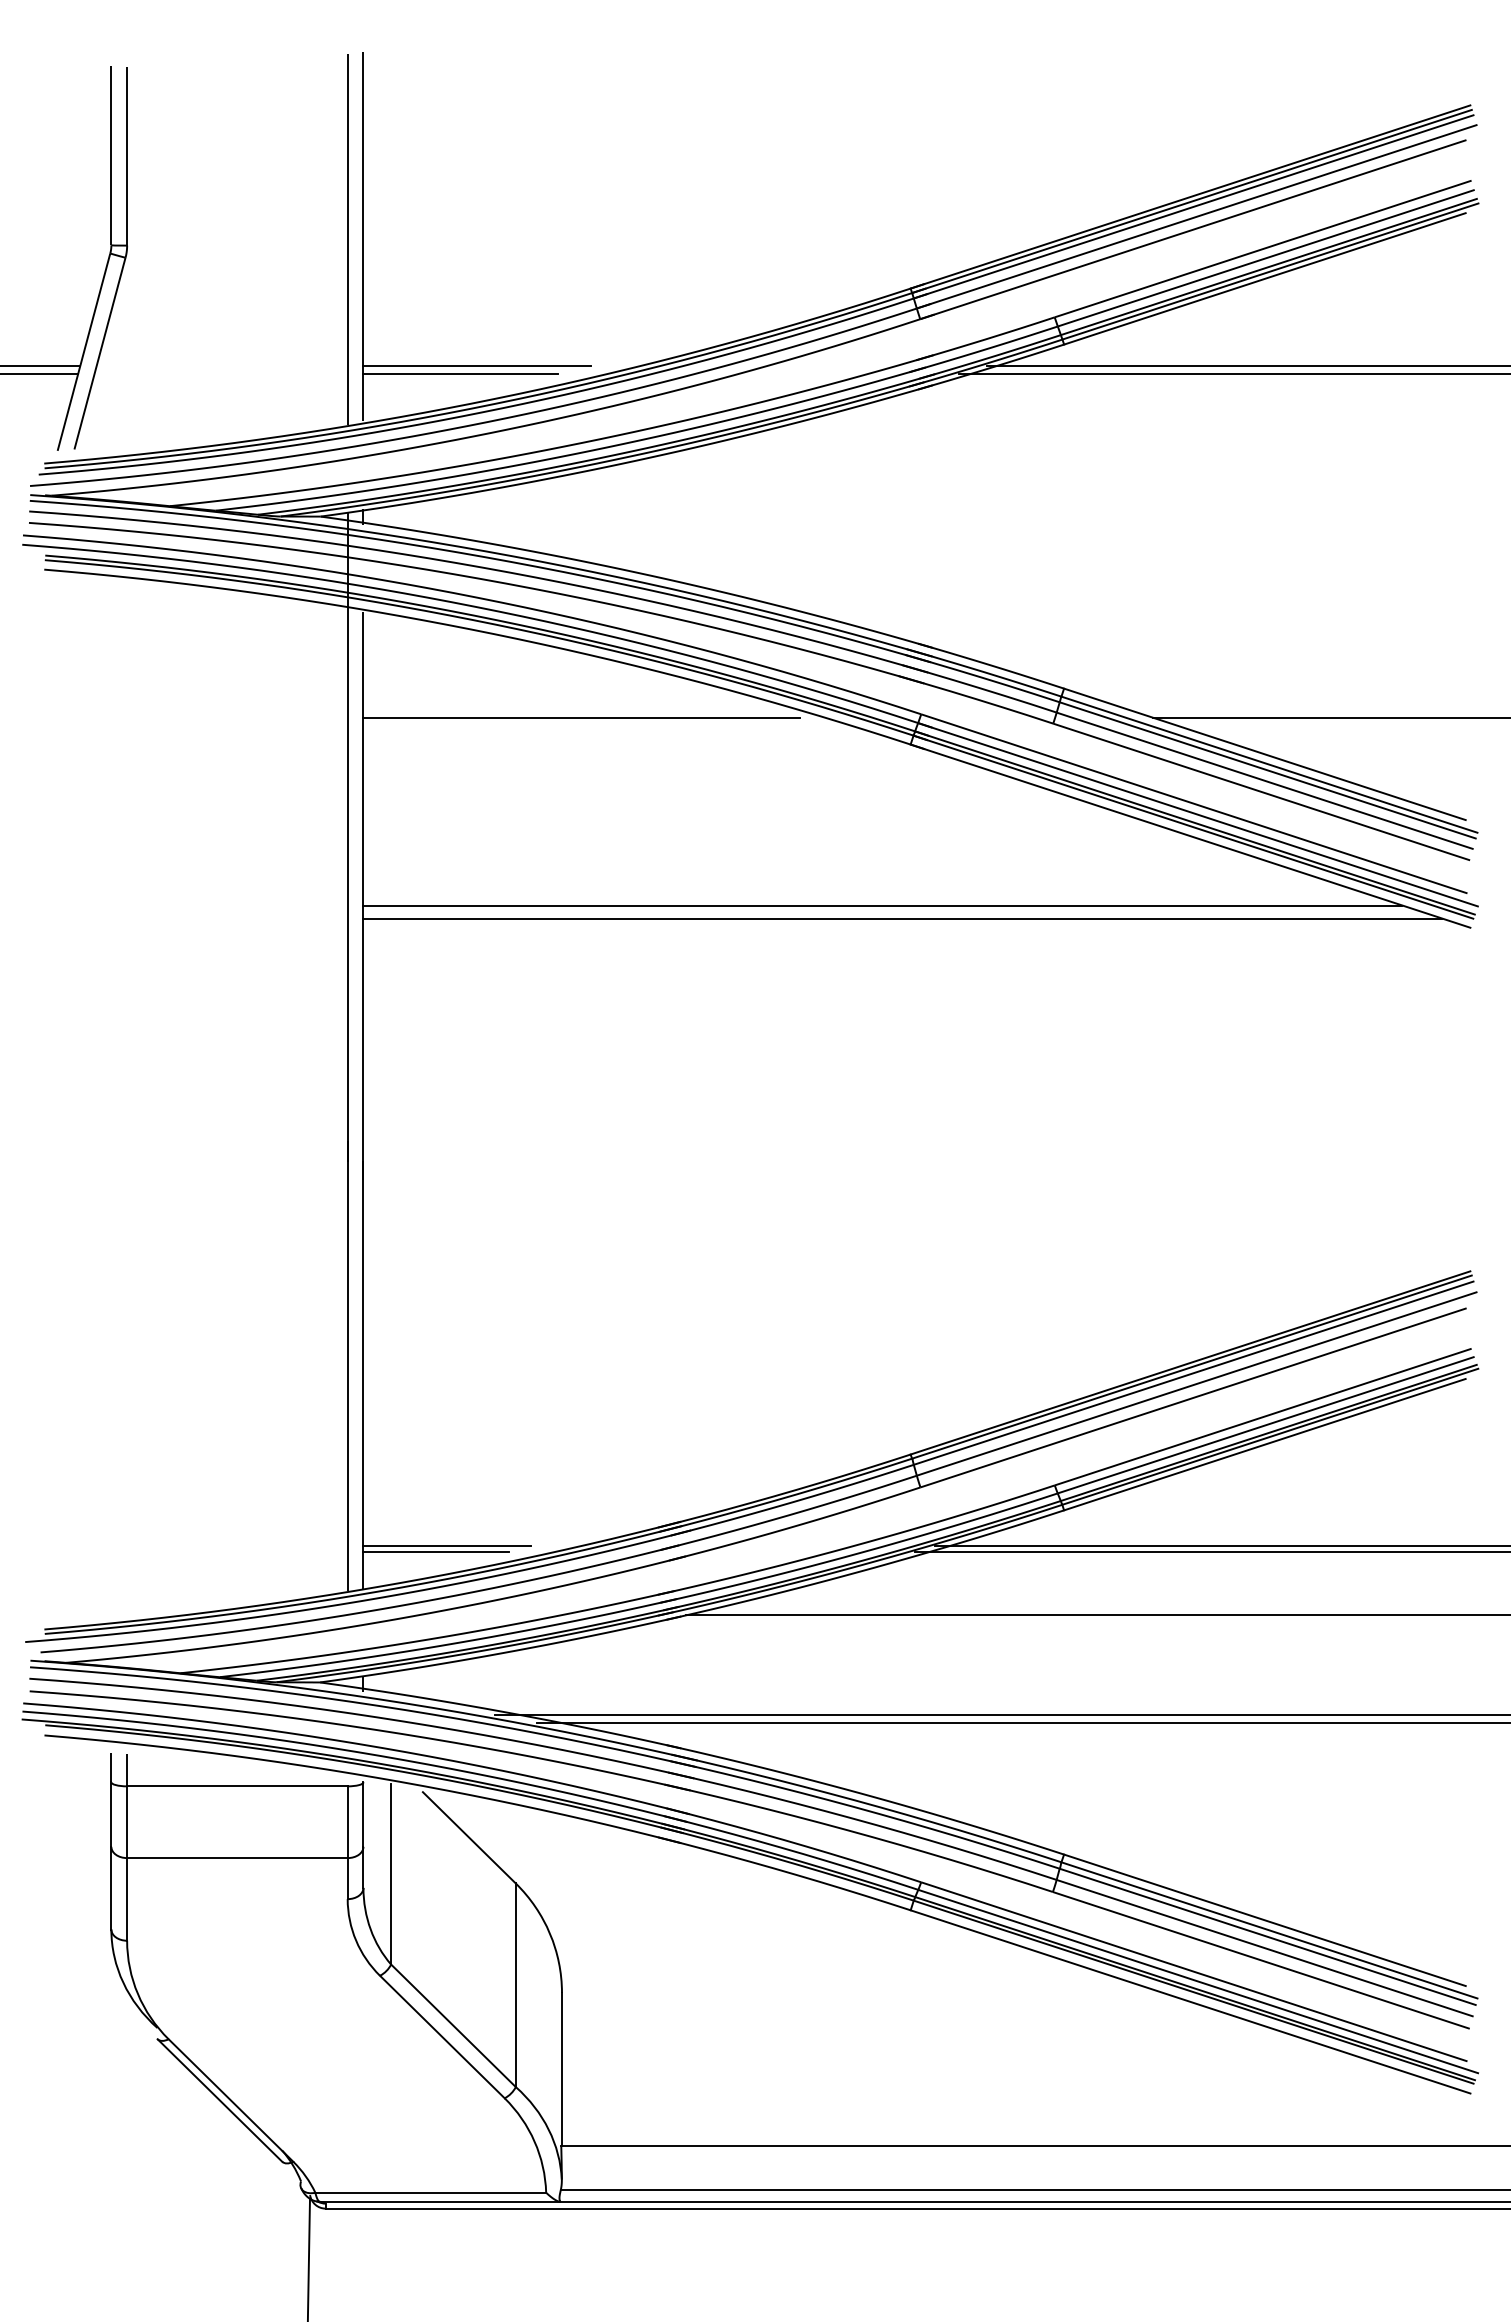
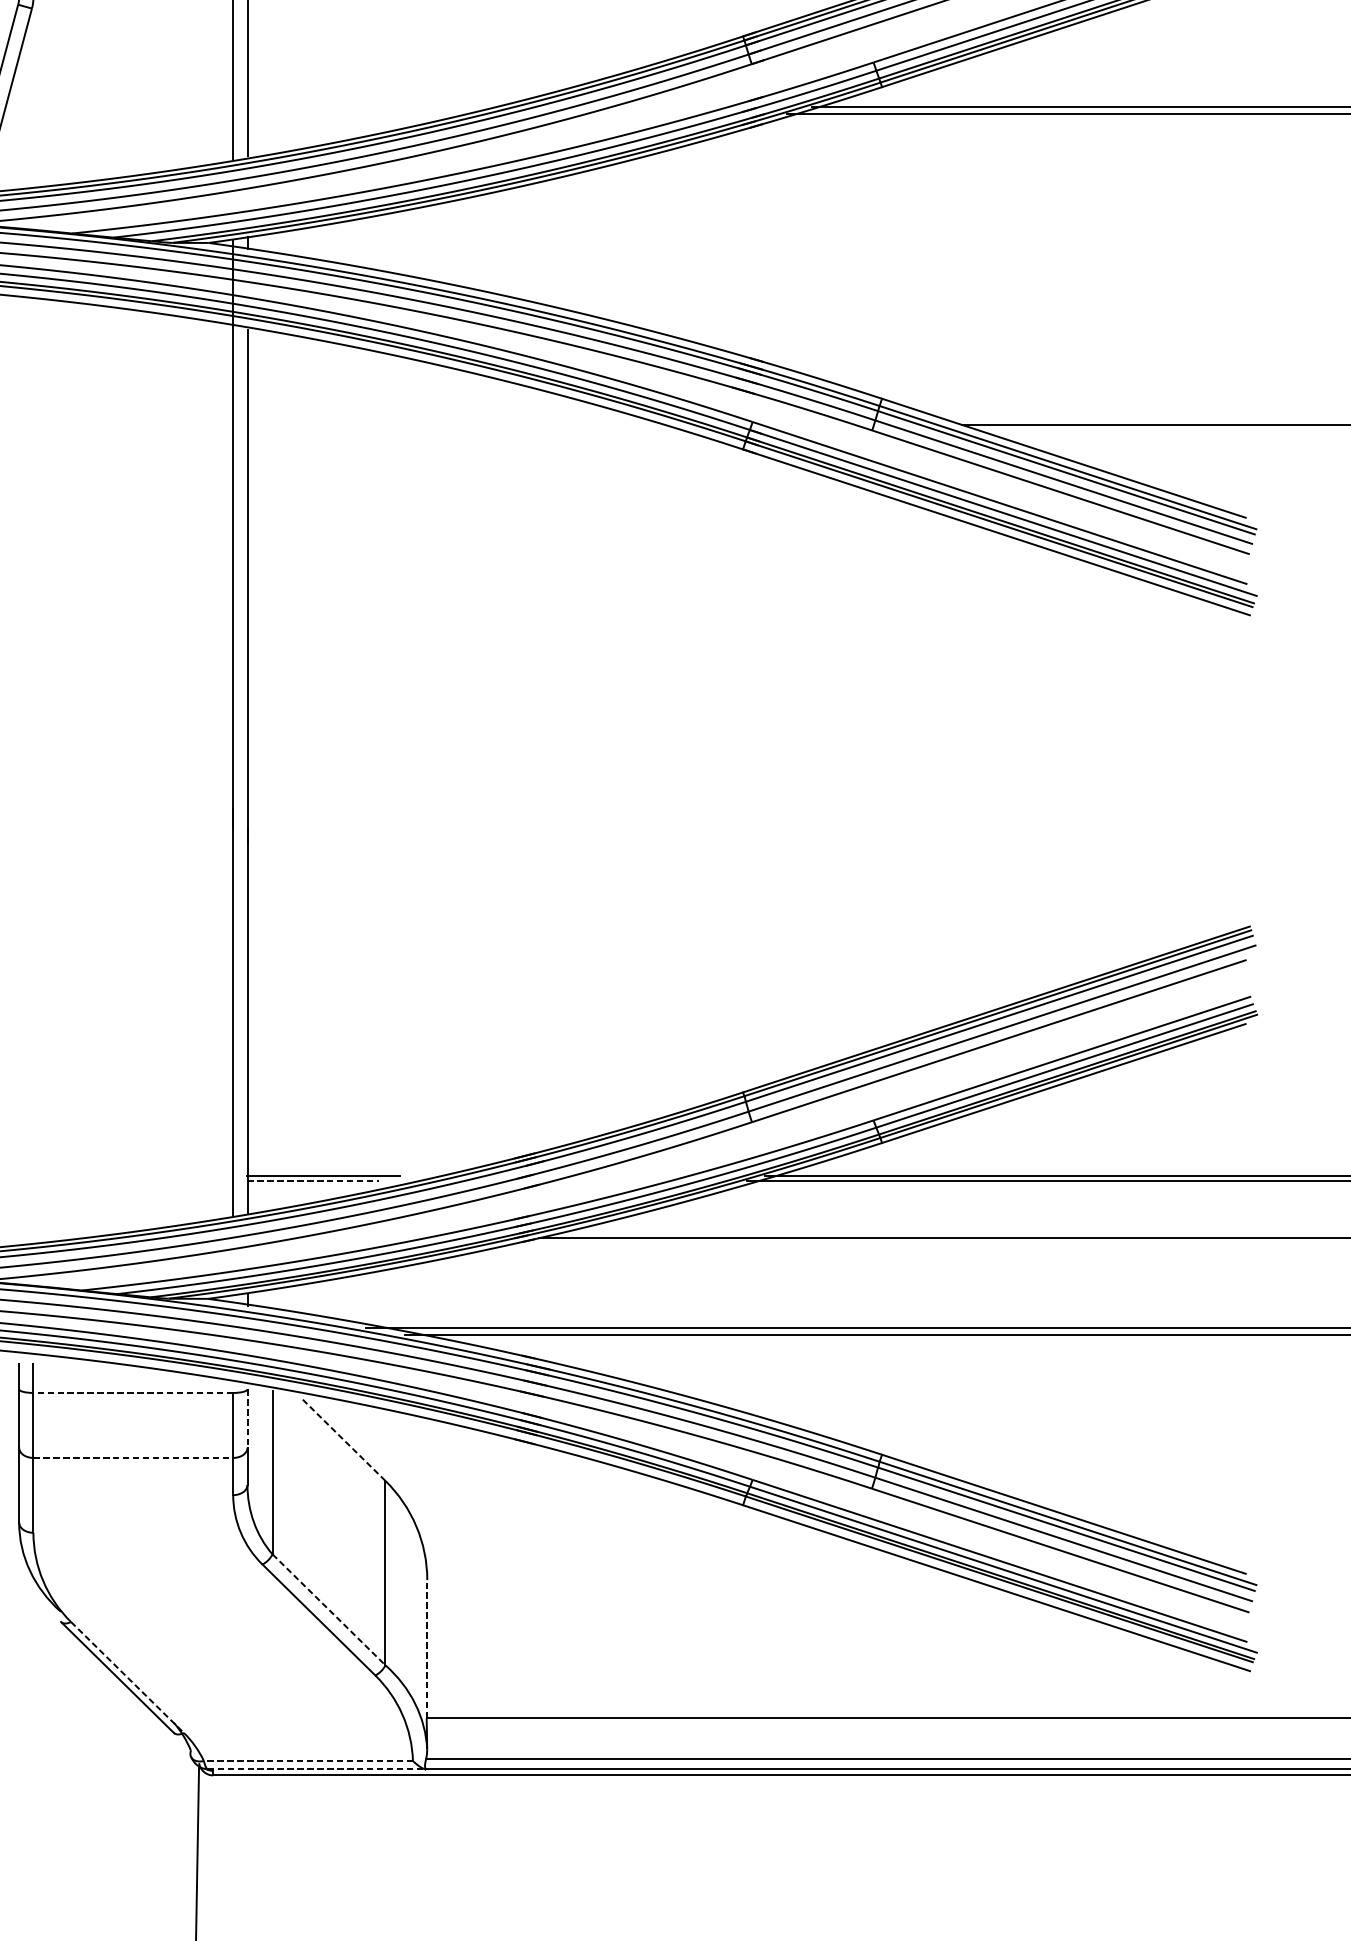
line: (476, 366) -> (349, 107), removed
line: (460, 373) -> (335, 113), removed
line: (581, 717) -> (444, 424), removed
line: (882, 905) -> (717, 595), removed
line: (902, 918) -> (735, 606), removed
line: (436, 1551) -> (313, 1180), solid -> dashed
line: (236, 1786) -> (132, 1393), solid -> dashed
line: (363, 1815) -> (247, 1419), solid -> dashed
line: (469, 1837) -> (343, 1439), solid -> dashed
line: (237, 1858) -> (133, 1458), solid -> dashed
line: (453, 2026) -> (329, 1610), solid -> dashed
line: (562, 2068) -> (427, 1648), solid -> dashed
line: (231, 2100) -> (127, 1677), solid -> dashed
line: (430, 2192) -> (308, 1760), solid -> dashed
line: (439, 2201) -> (316, 1768), solid -> dashed

